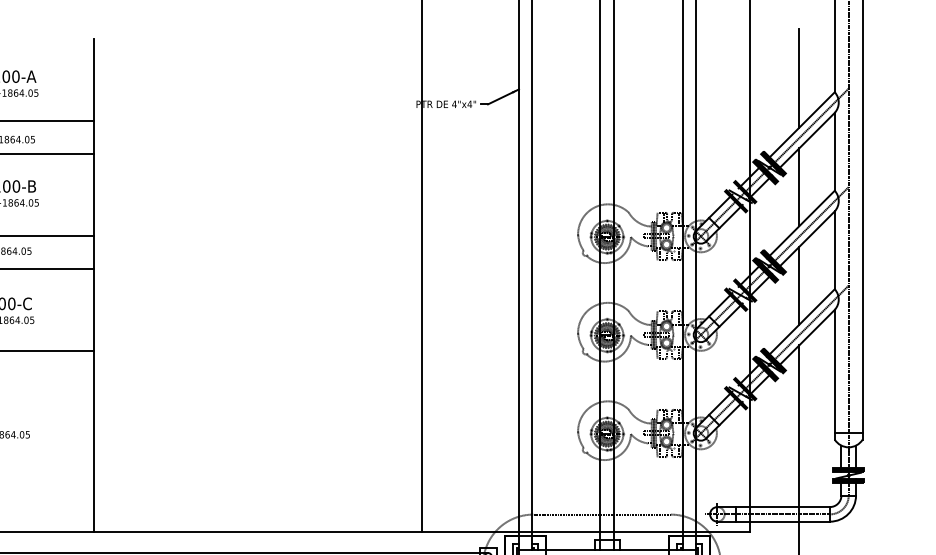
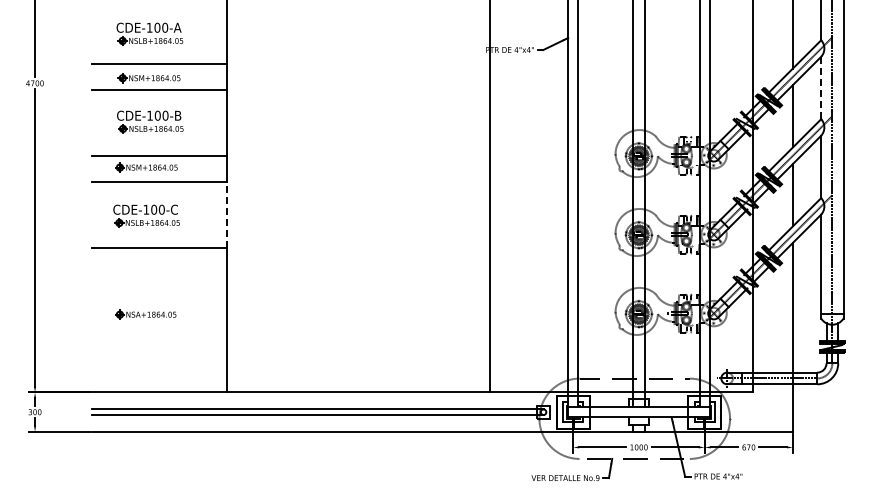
line: (835, 151) -> (821, 87), solid -> dashed
line: (93, 309) -> (227, 214), solid -> dashed

